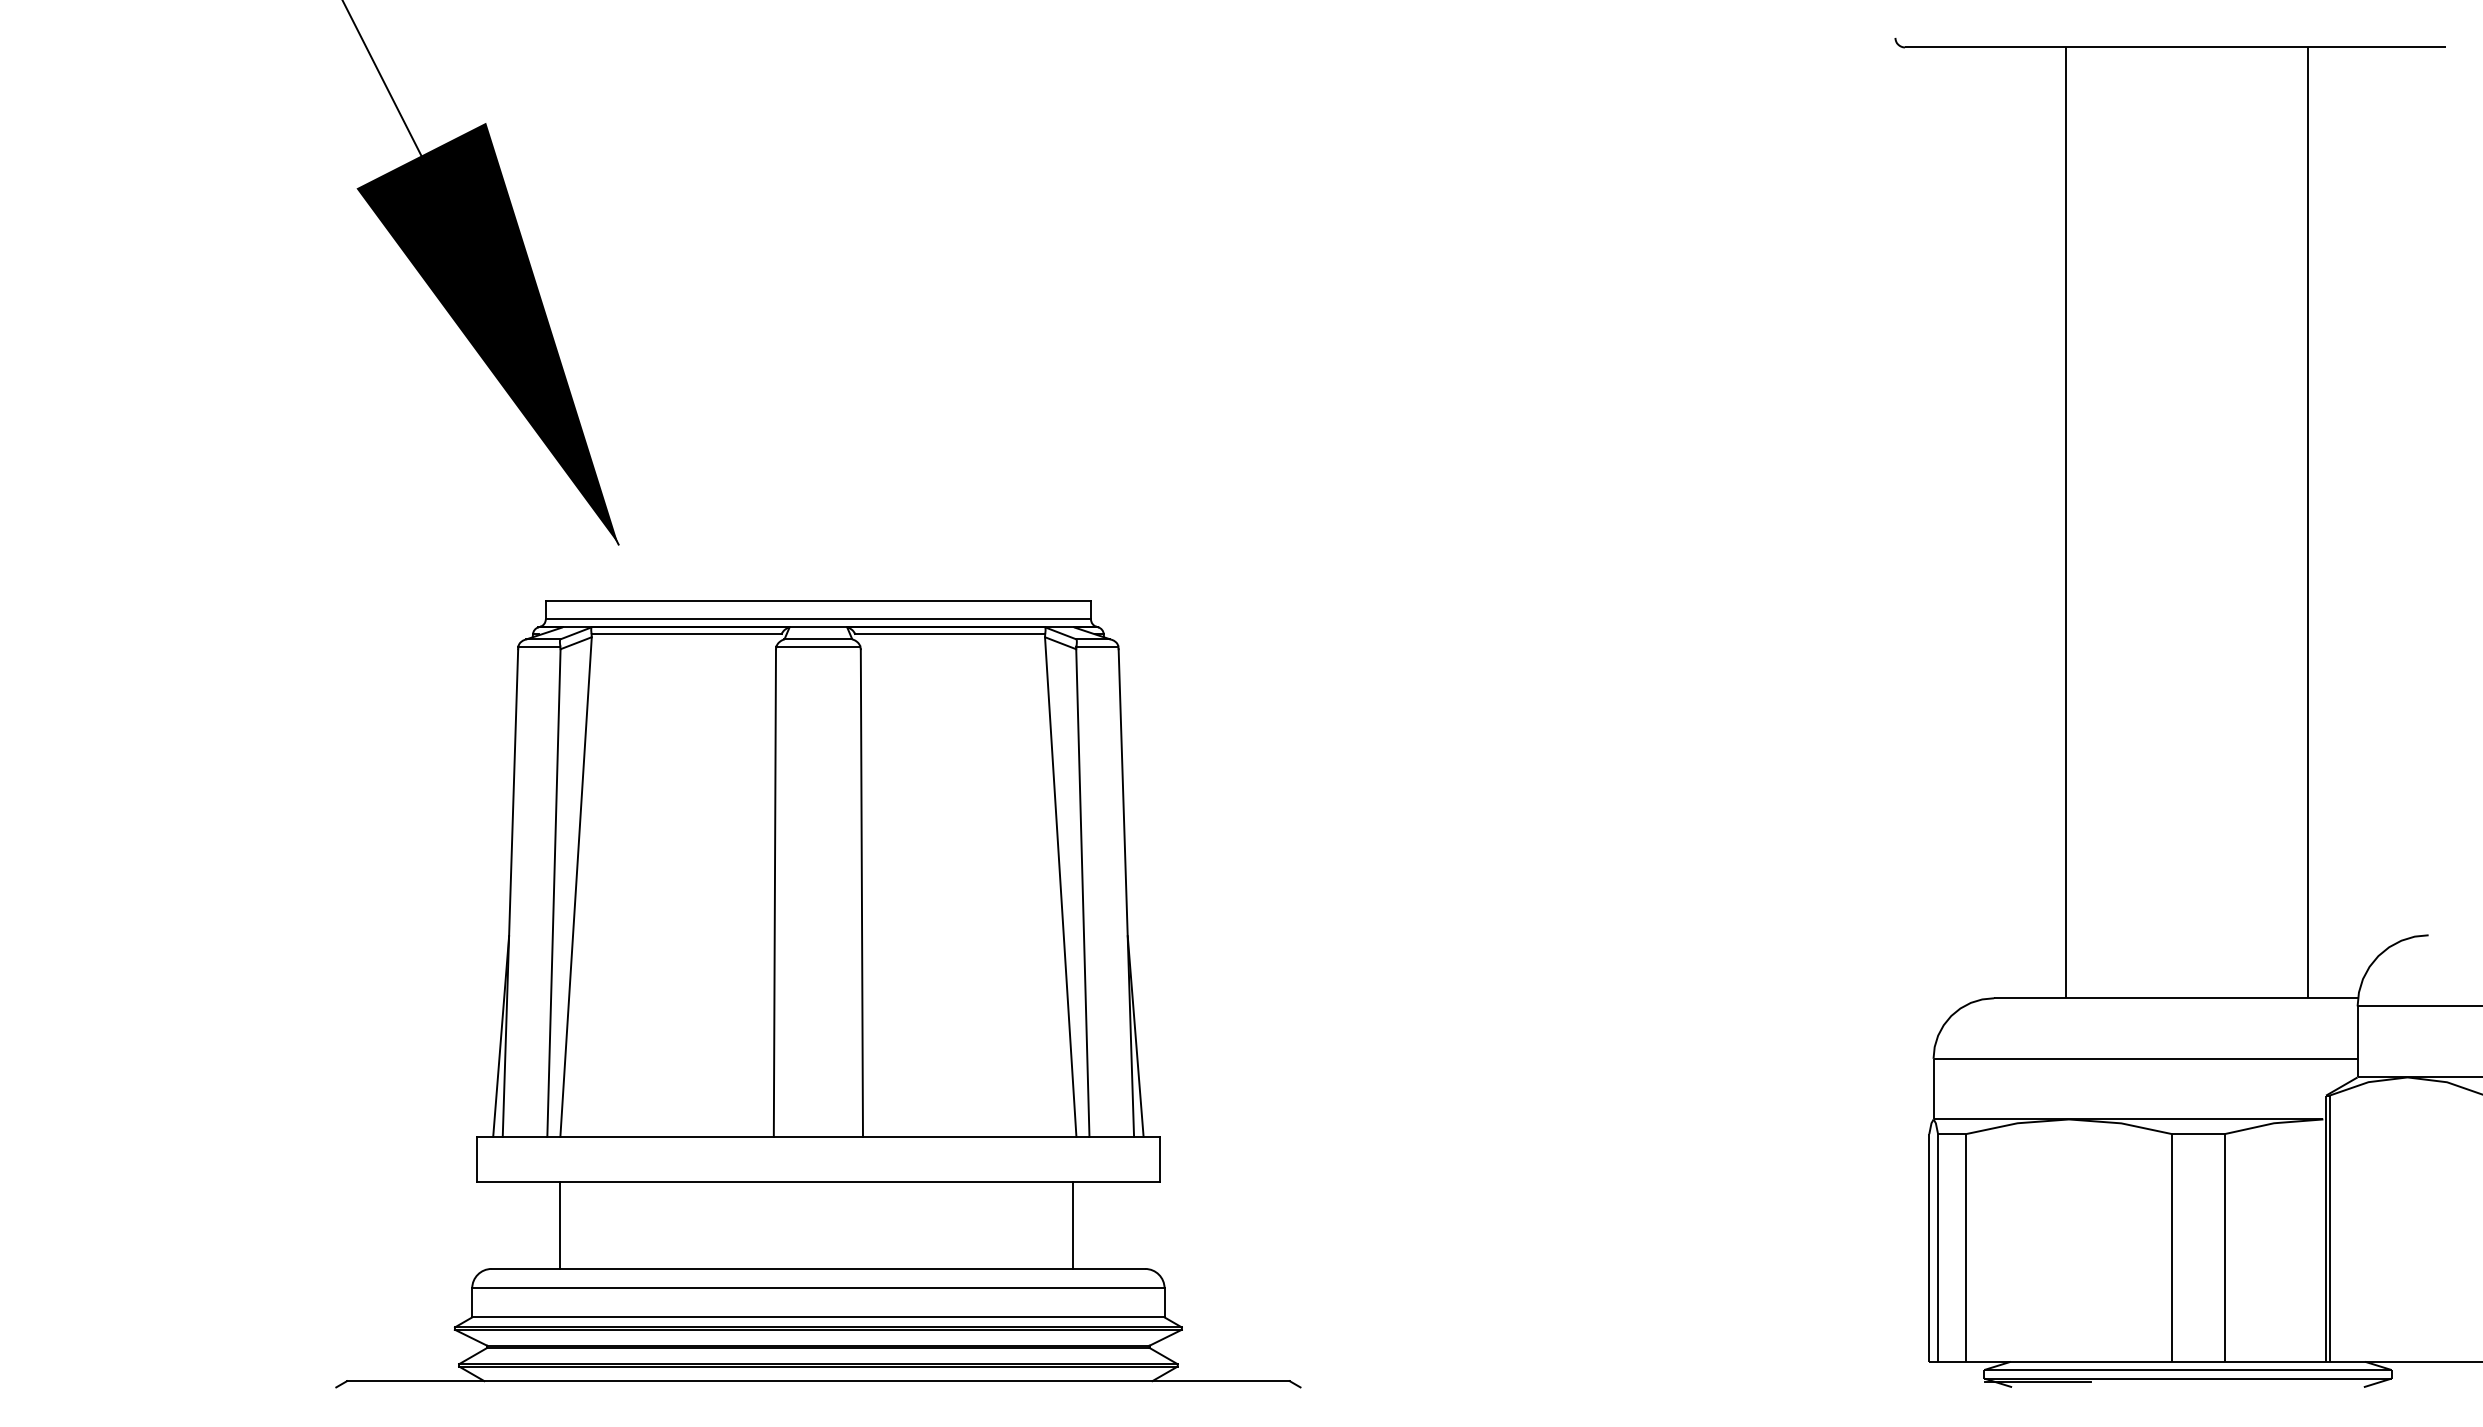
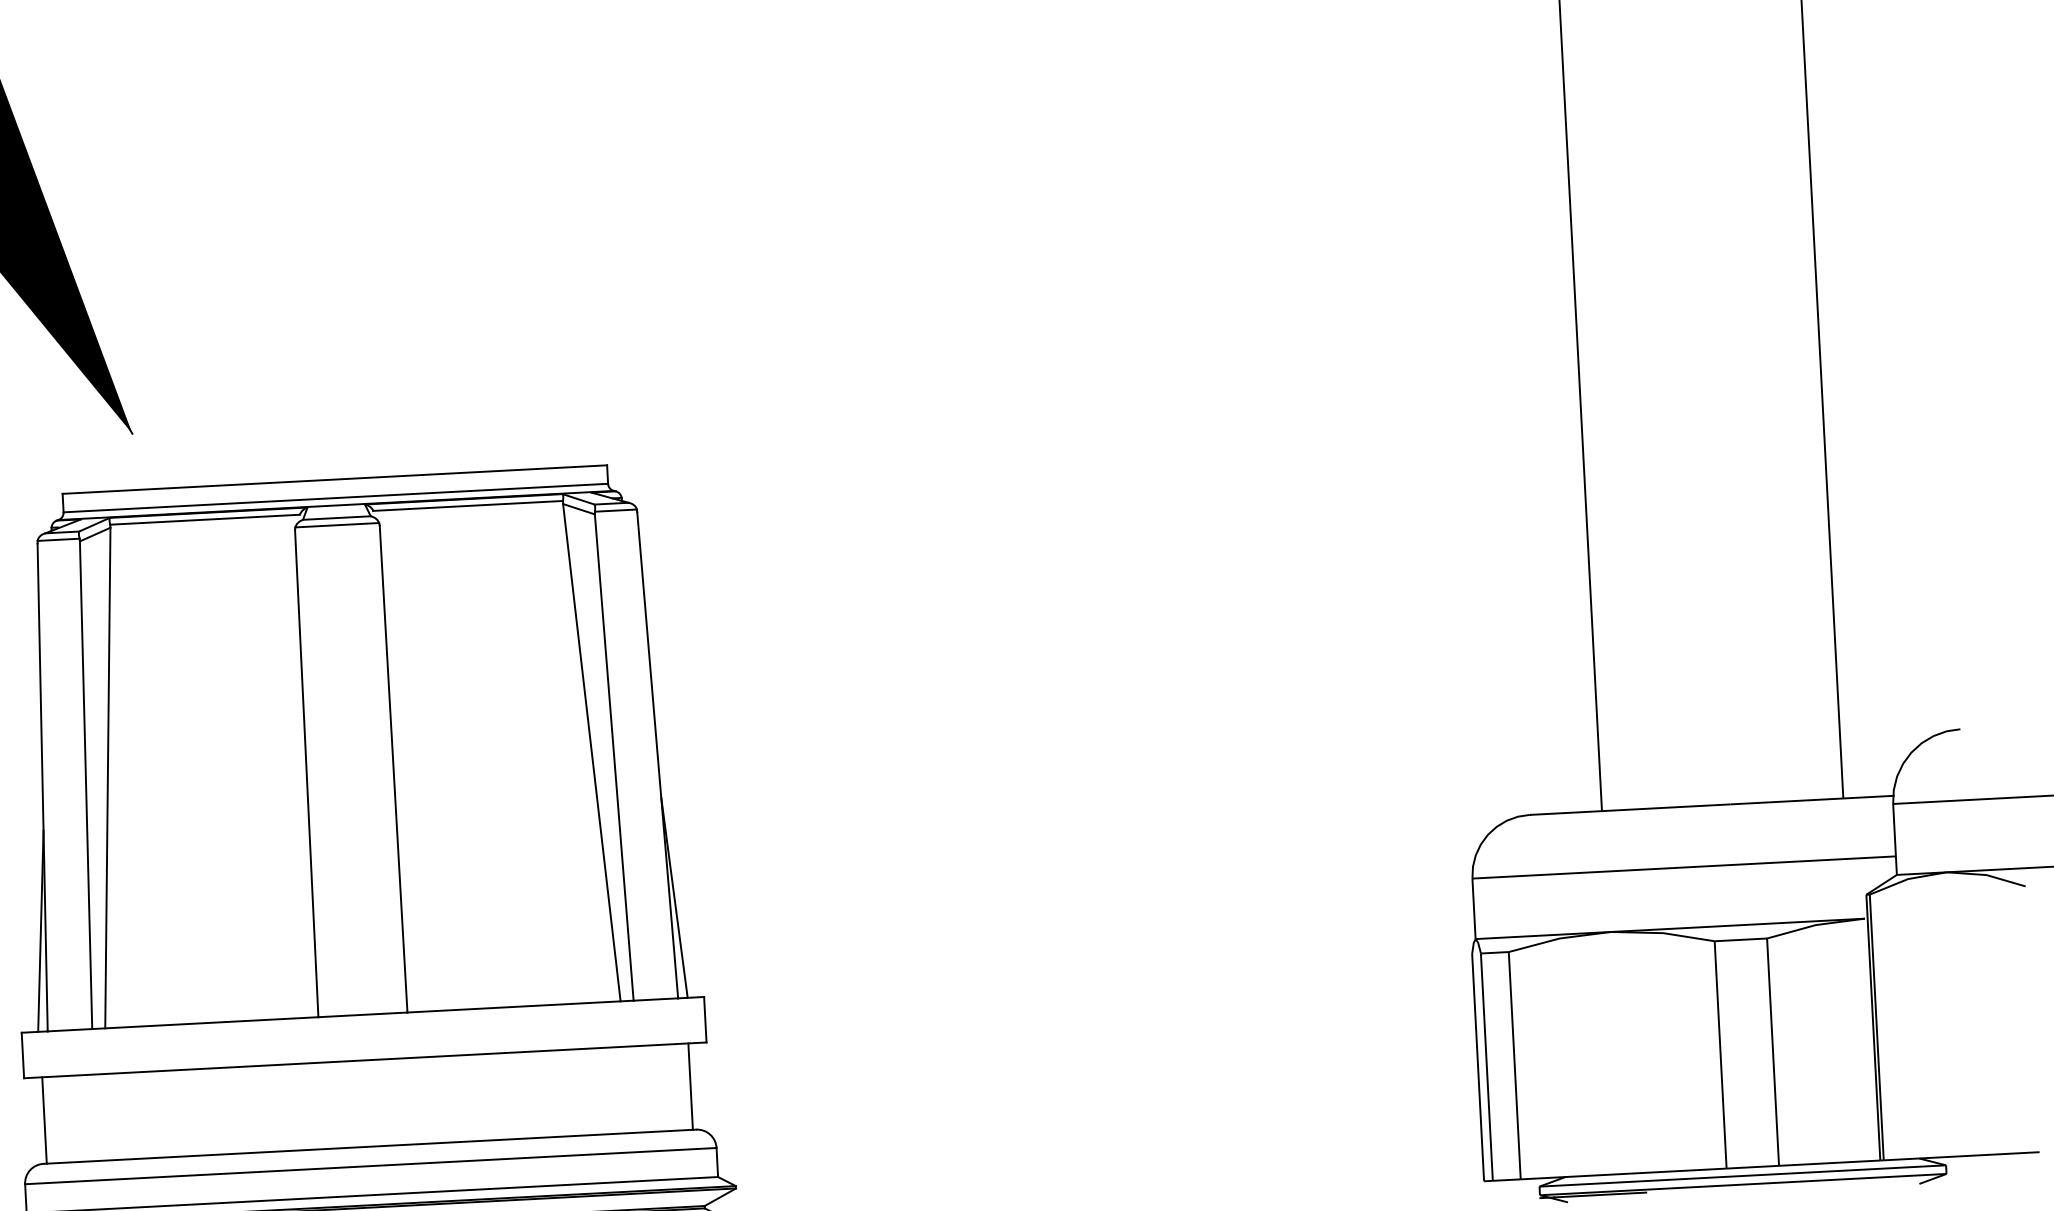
line: (559, 1225) -> (44, 1120), moved
line: (1072, 1225) -> (690, 1086), moved

